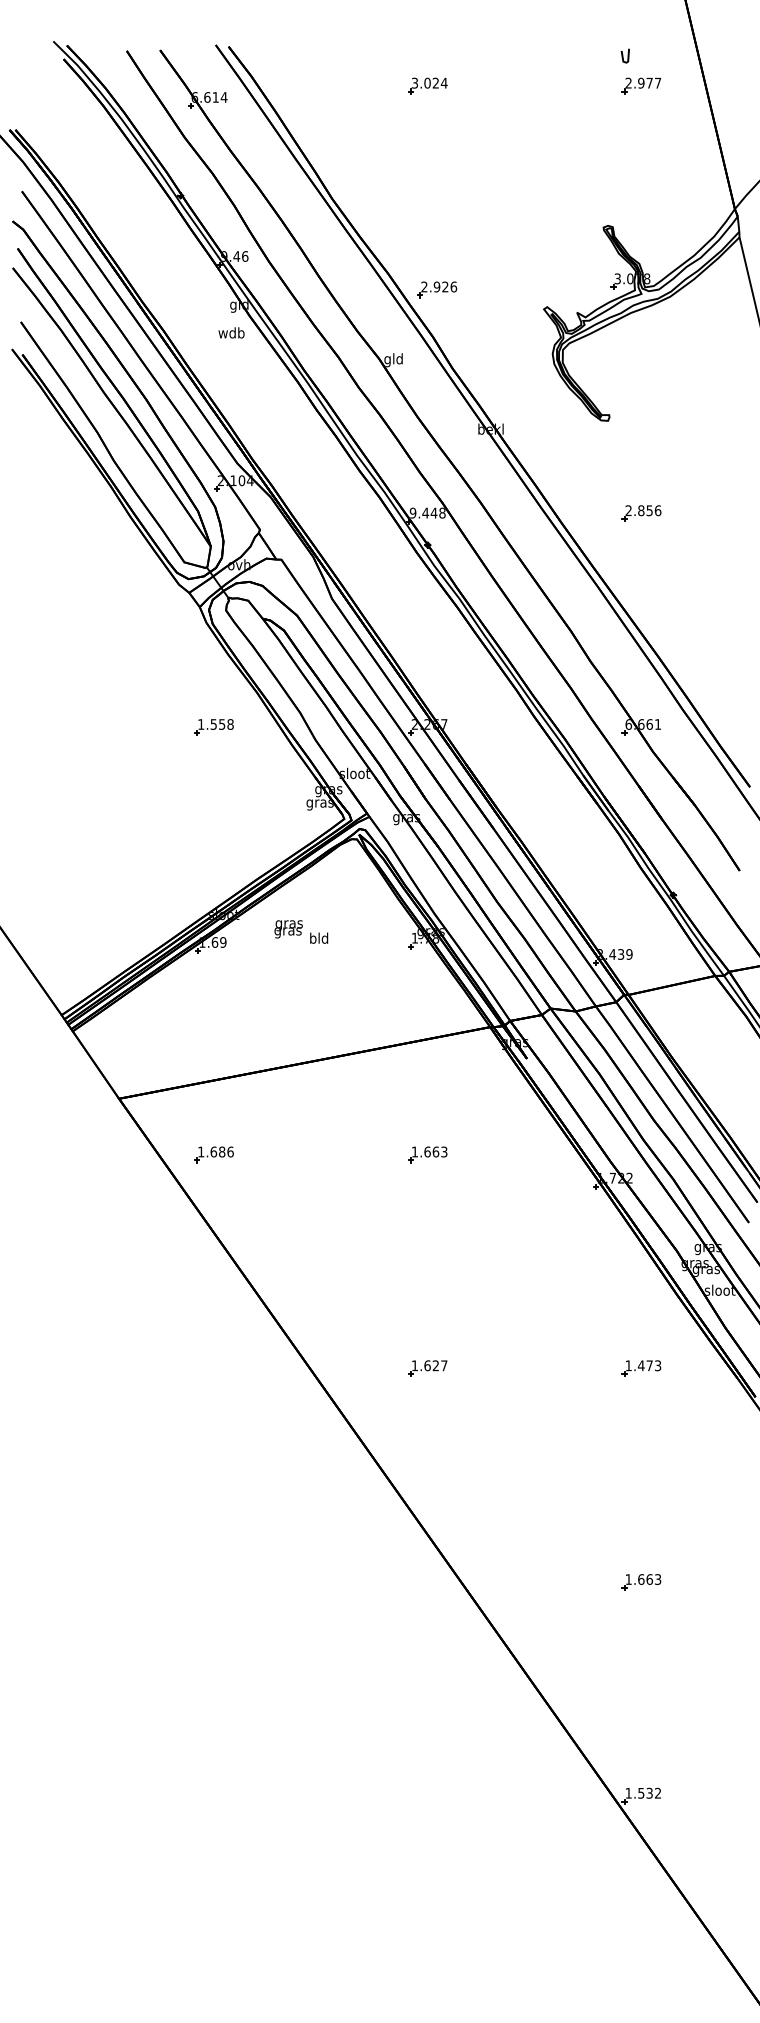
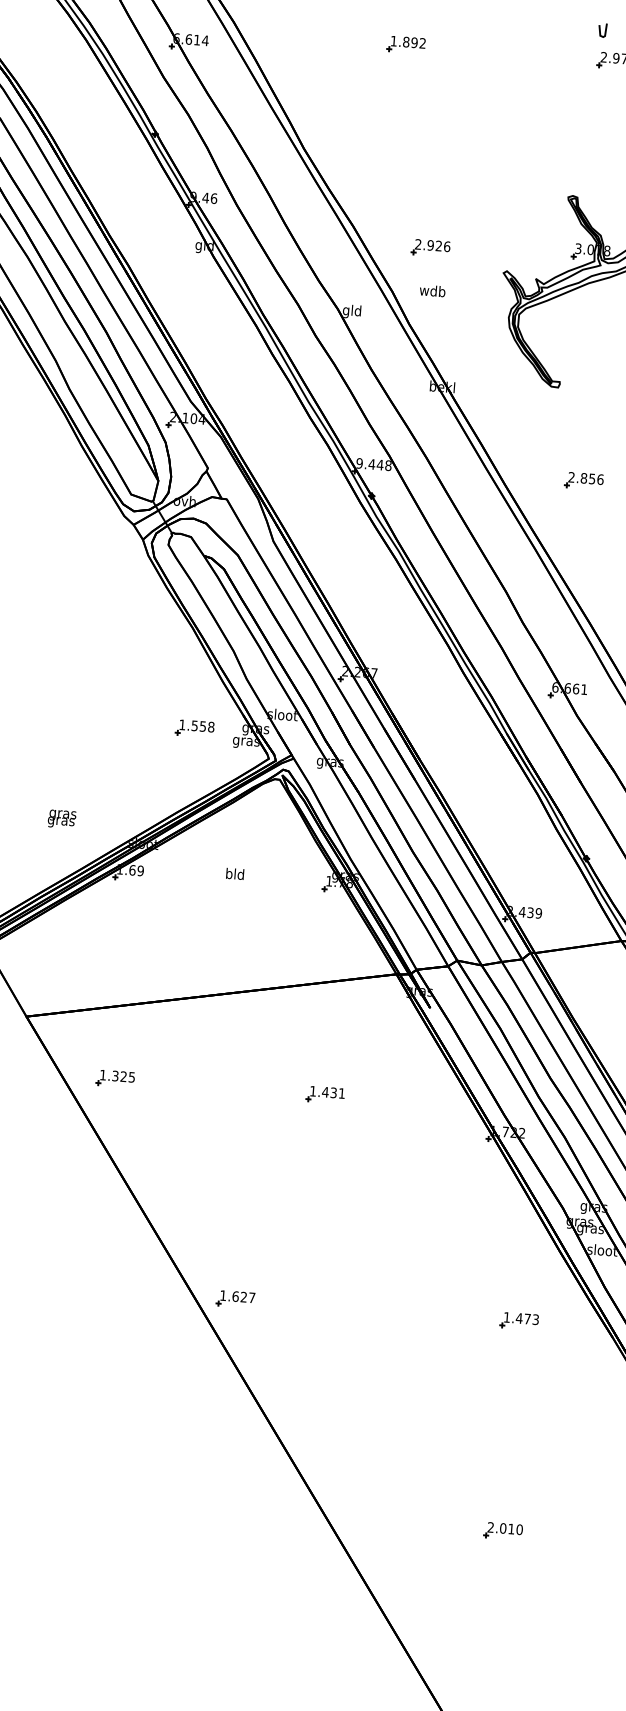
text: (429, 82) -> (408, 41), 3.024 -> 1.892
part: (437, 289) -> (430, 247), moved
text: (231, 332) -> (432, 290), moved
part: (213, 727) -> (194, 728), moved
text: (288, 929) -> (61, 819), moved
text: (221, 1151) -> (123, 1076), 1.686 -> 1.325
text: (435, 1151) -> (333, 1092), 1.663 -> 1.431
part: (427, 1368) -> (235, 1299), moved
text: (643, 1579) -> (505, 1528), 1.663 -> 2.010

